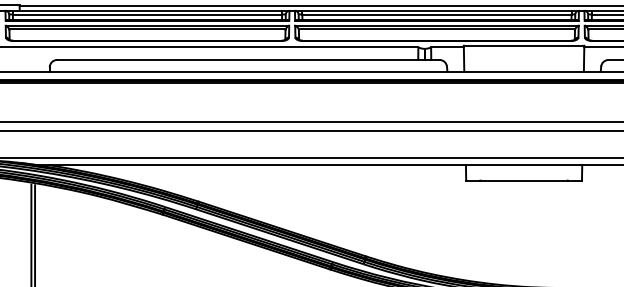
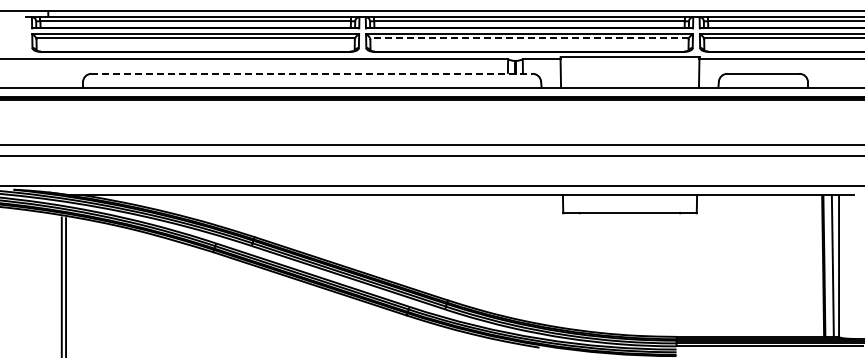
line: (436, 29) -> (529, 38), solid -> dashed
line: (248, 59) -> (312, 73), solid -> dashed

